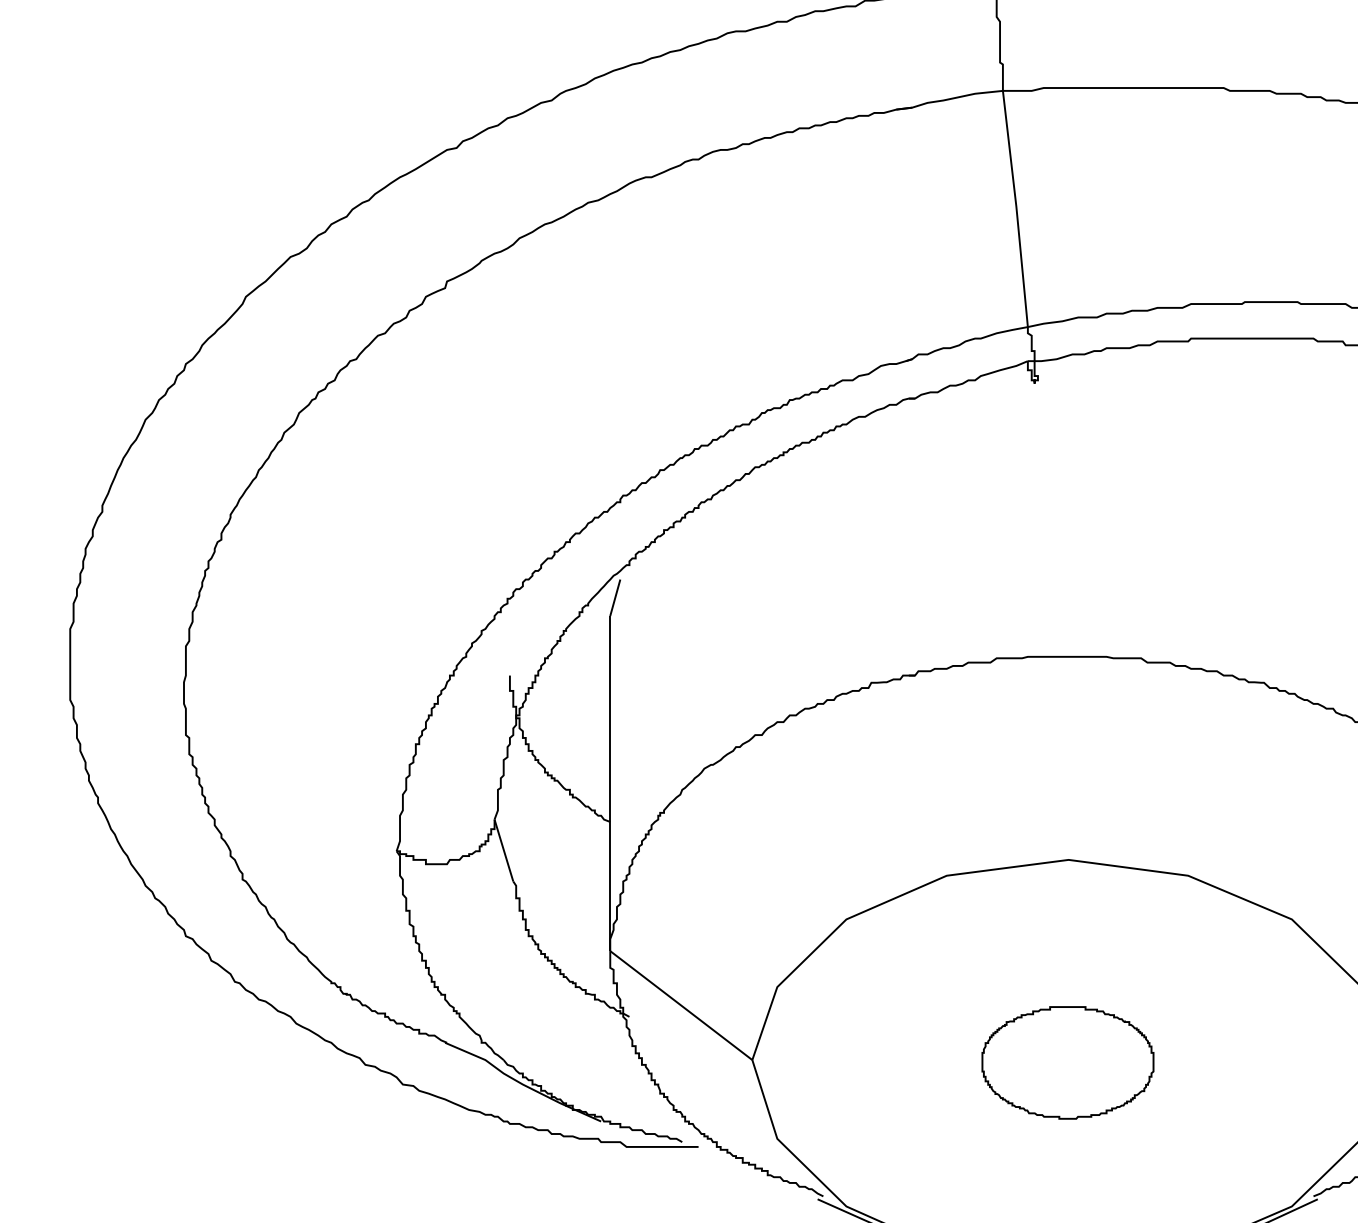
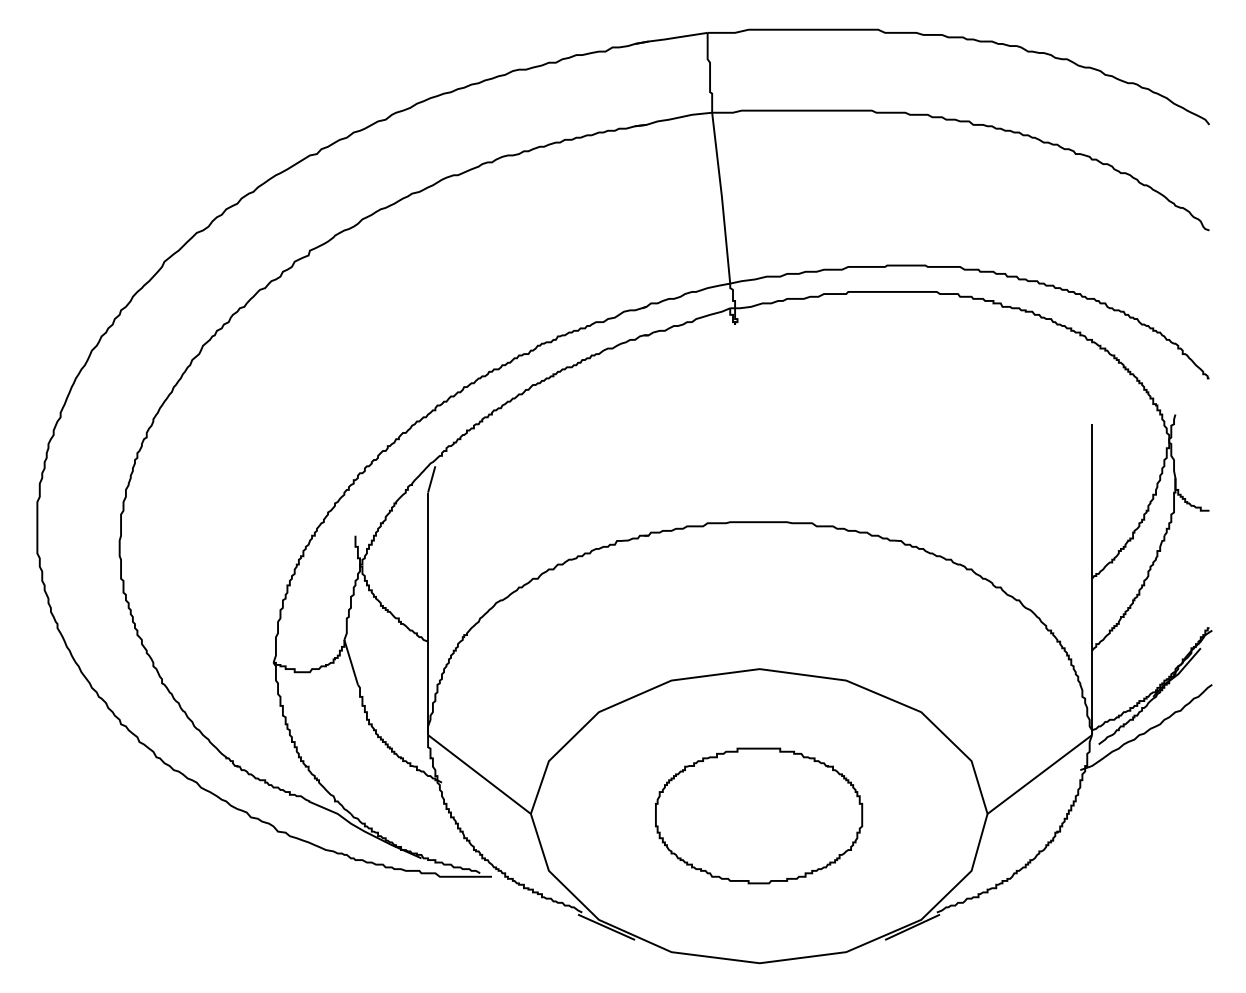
part: (1068, 1062) -> (759, 815), size x1.67

